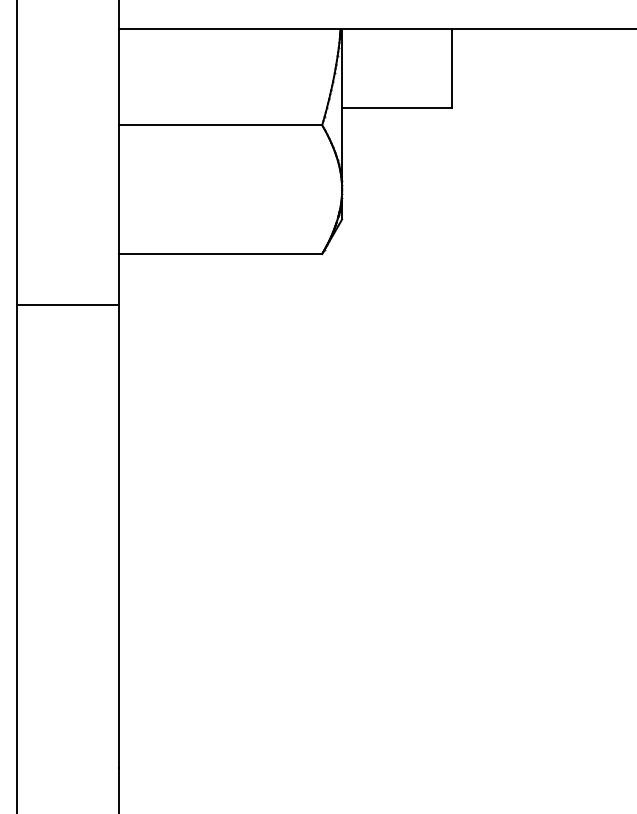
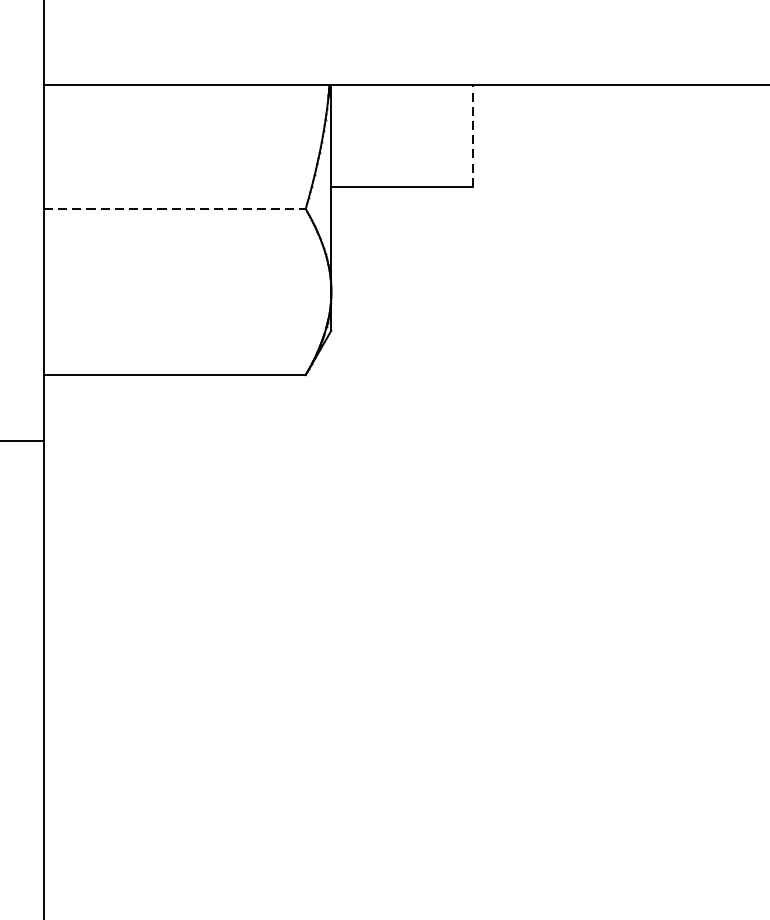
line: (451, 68) -> (472, 135), solid -> dashed
line: (221, 125) -> (175, 209), solid -> dashed

